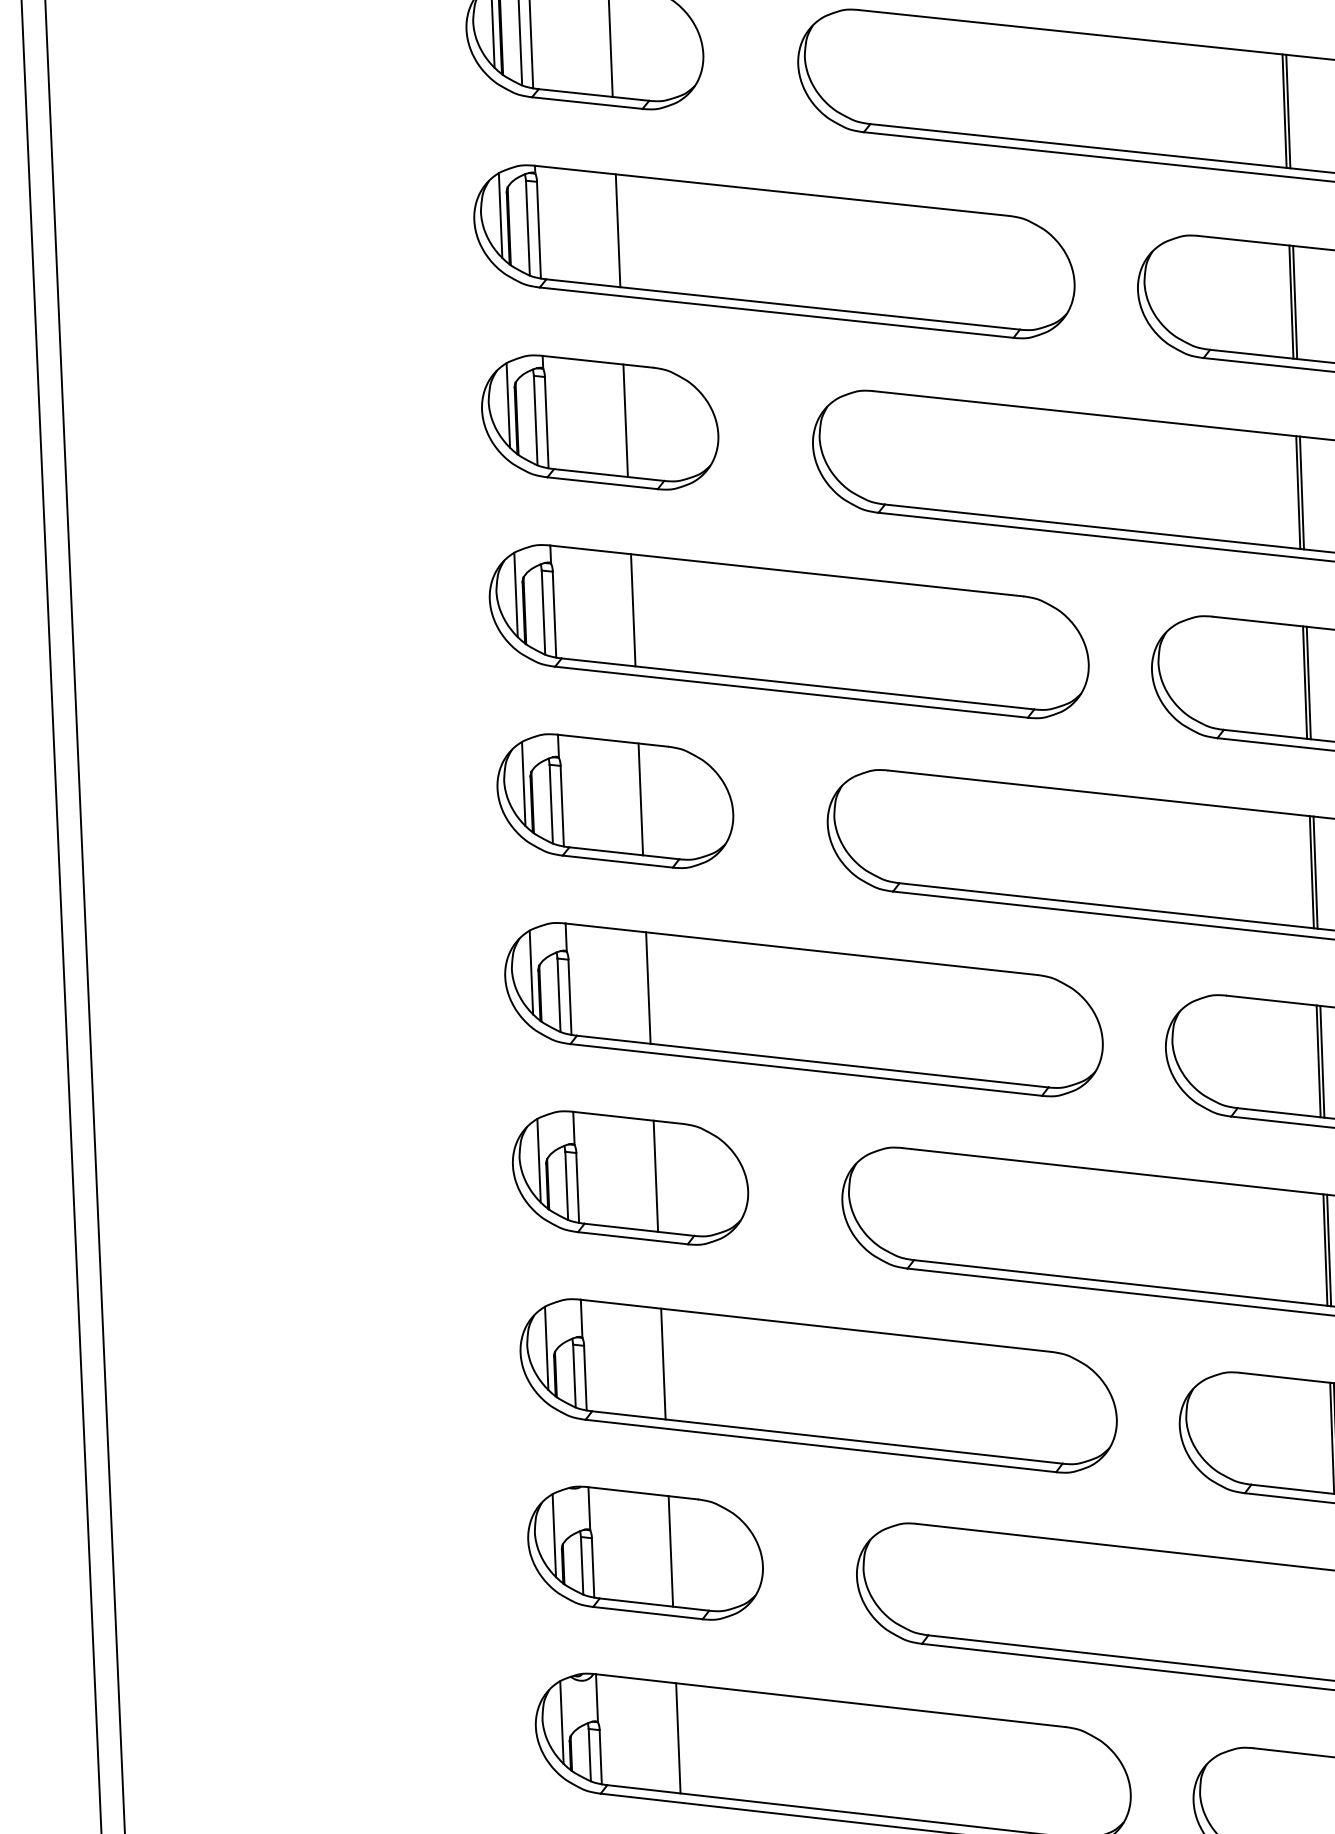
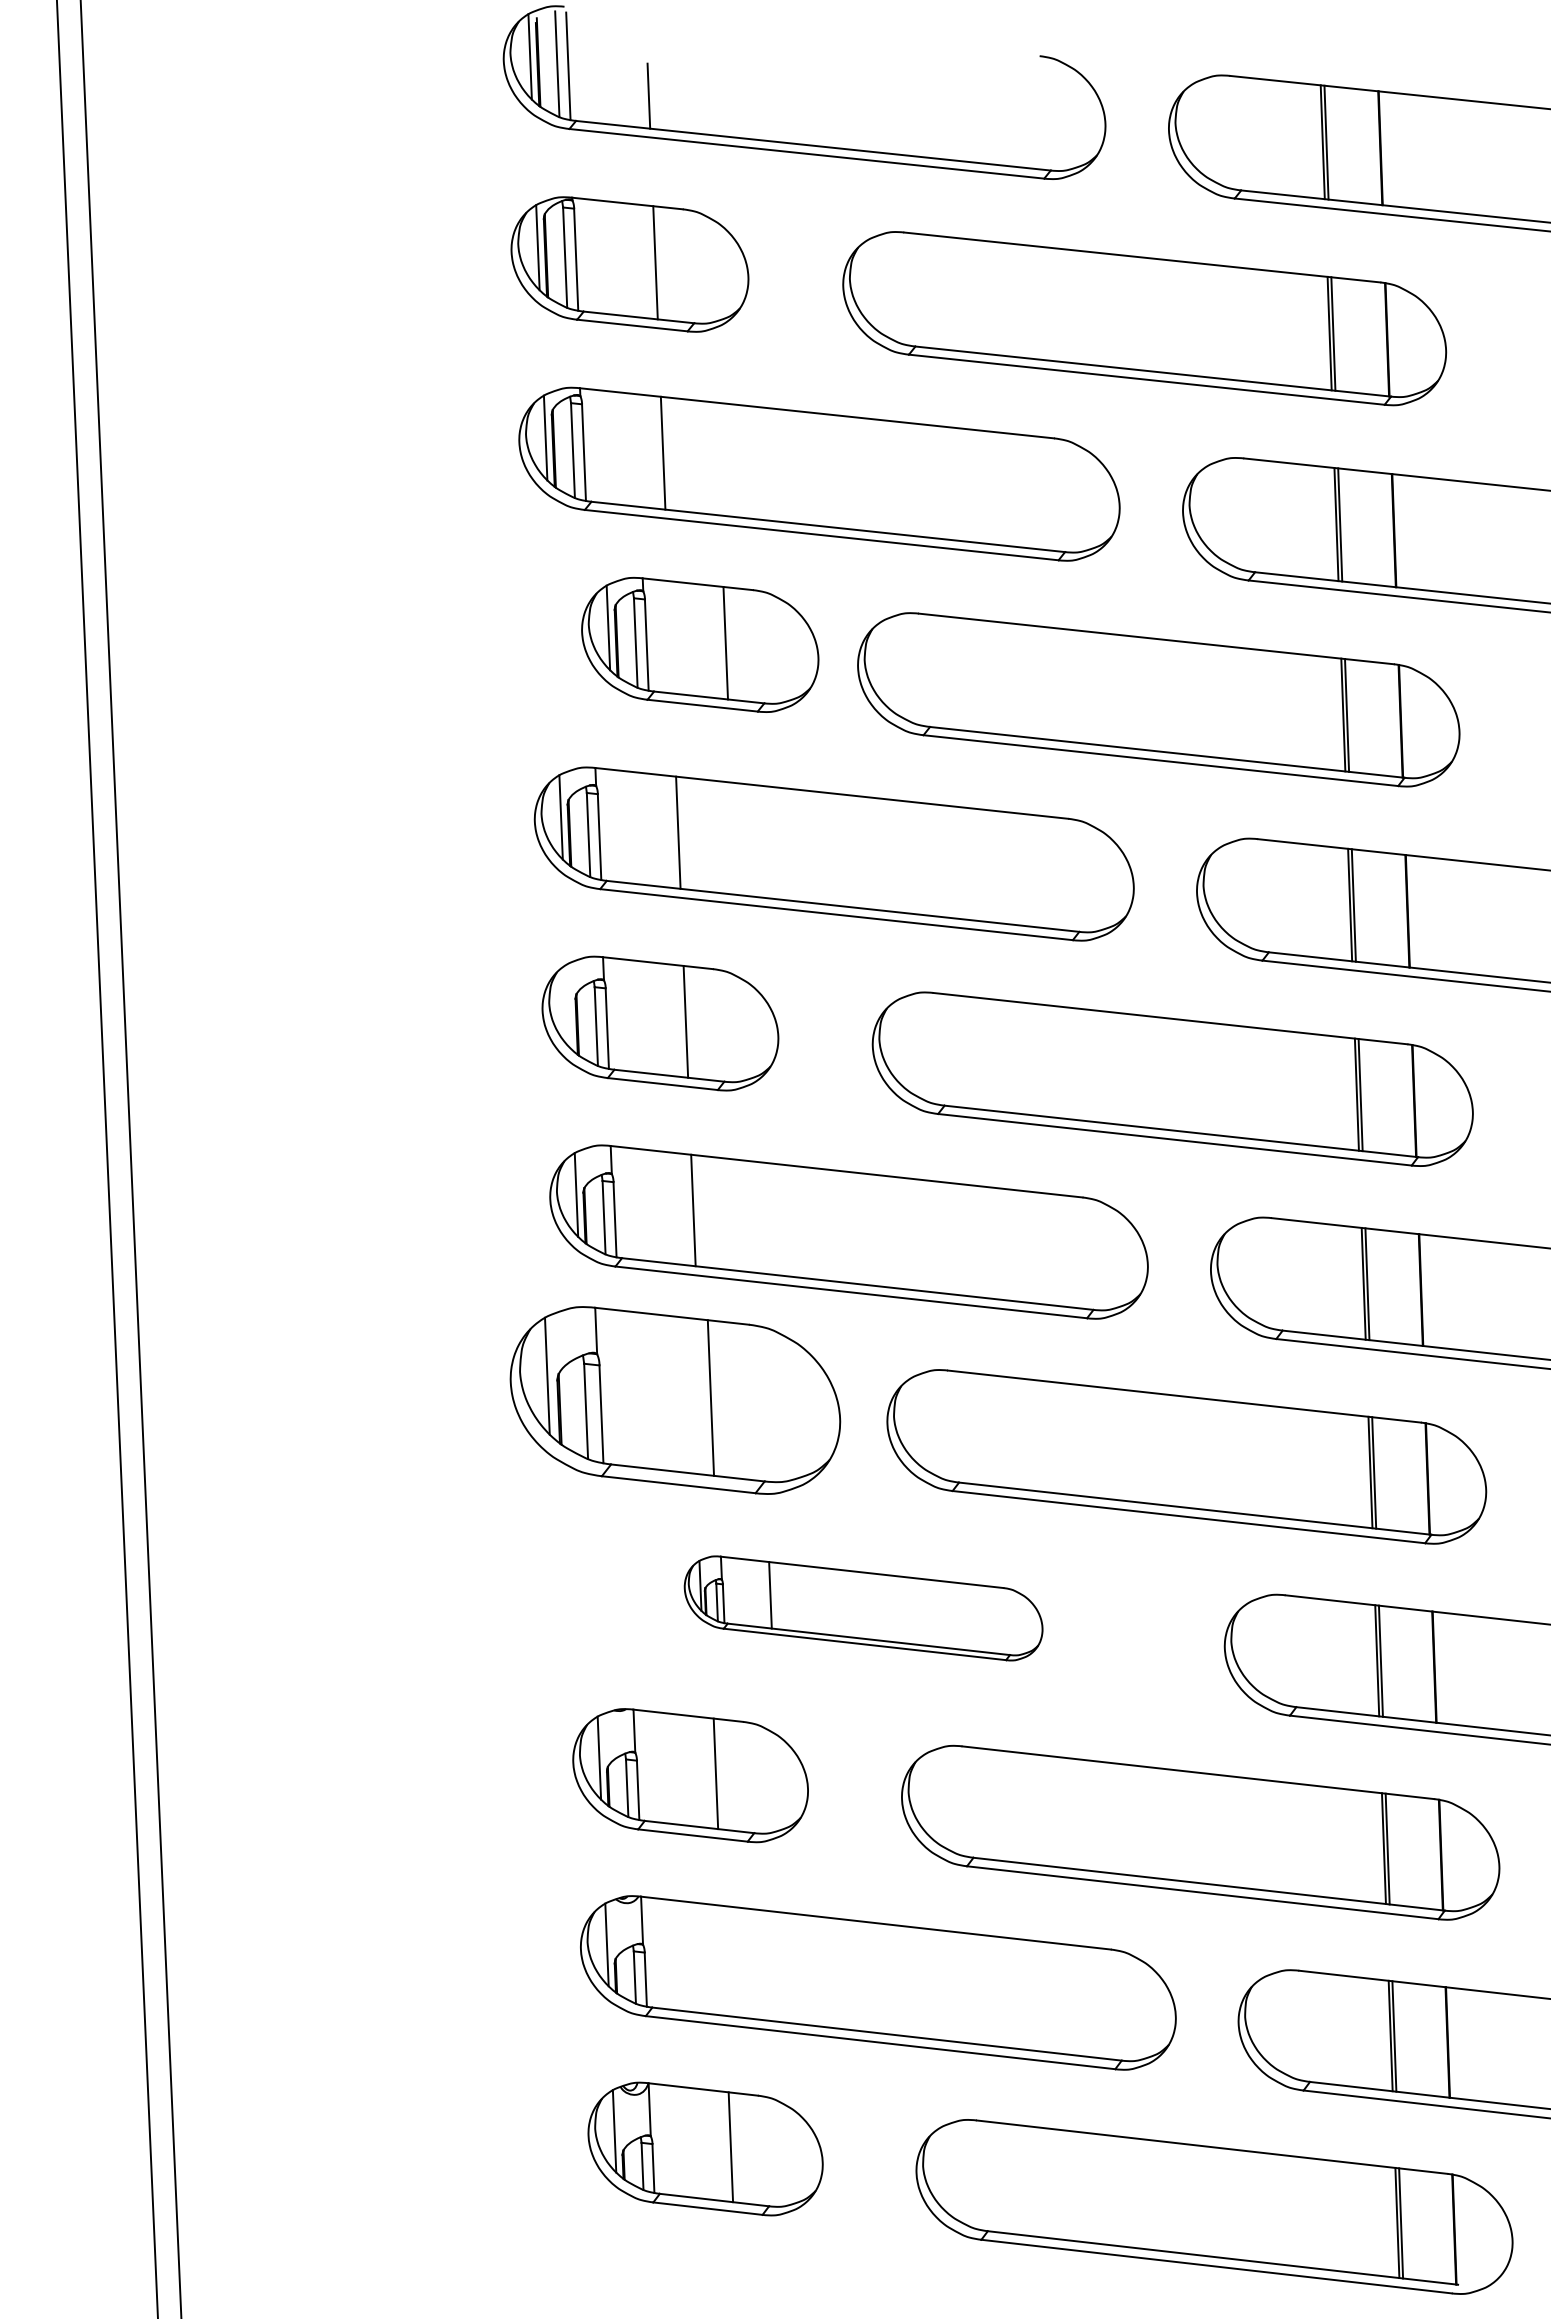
part: (600, 422) -> (700, 644), moved
line: (523, 784) -> (568, 1006), removed
part: (630, 1178) -> (675, 1400), size x1.4
part: (818, 1386) -> (863, 1608), size x0.6
line: (678, 1738) -> (723, 1960), removed

